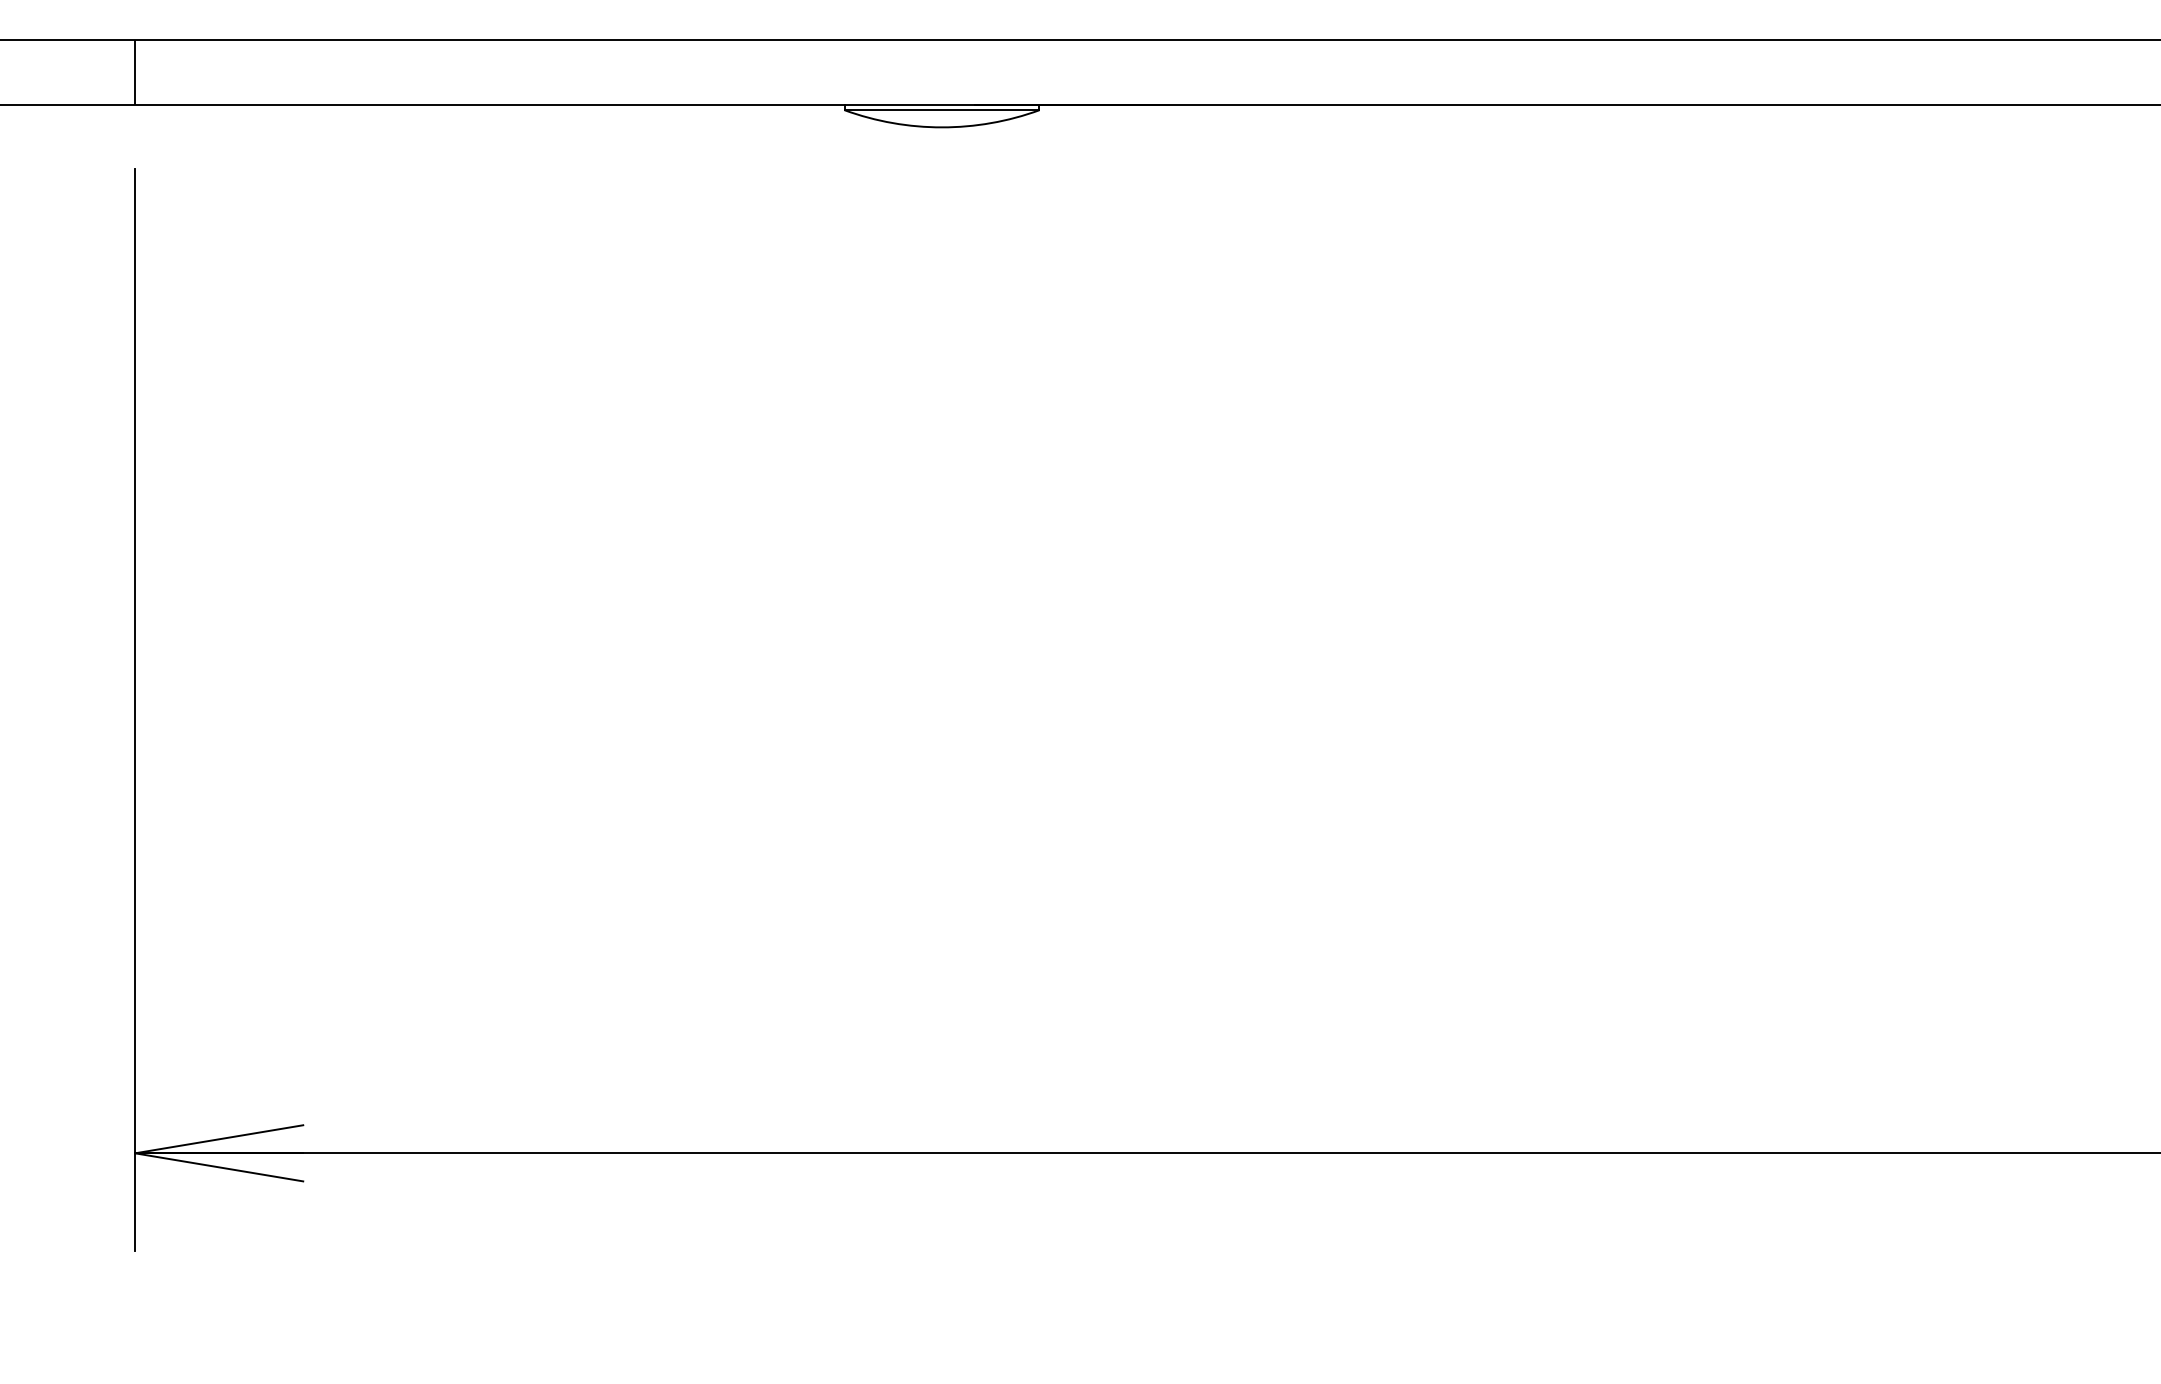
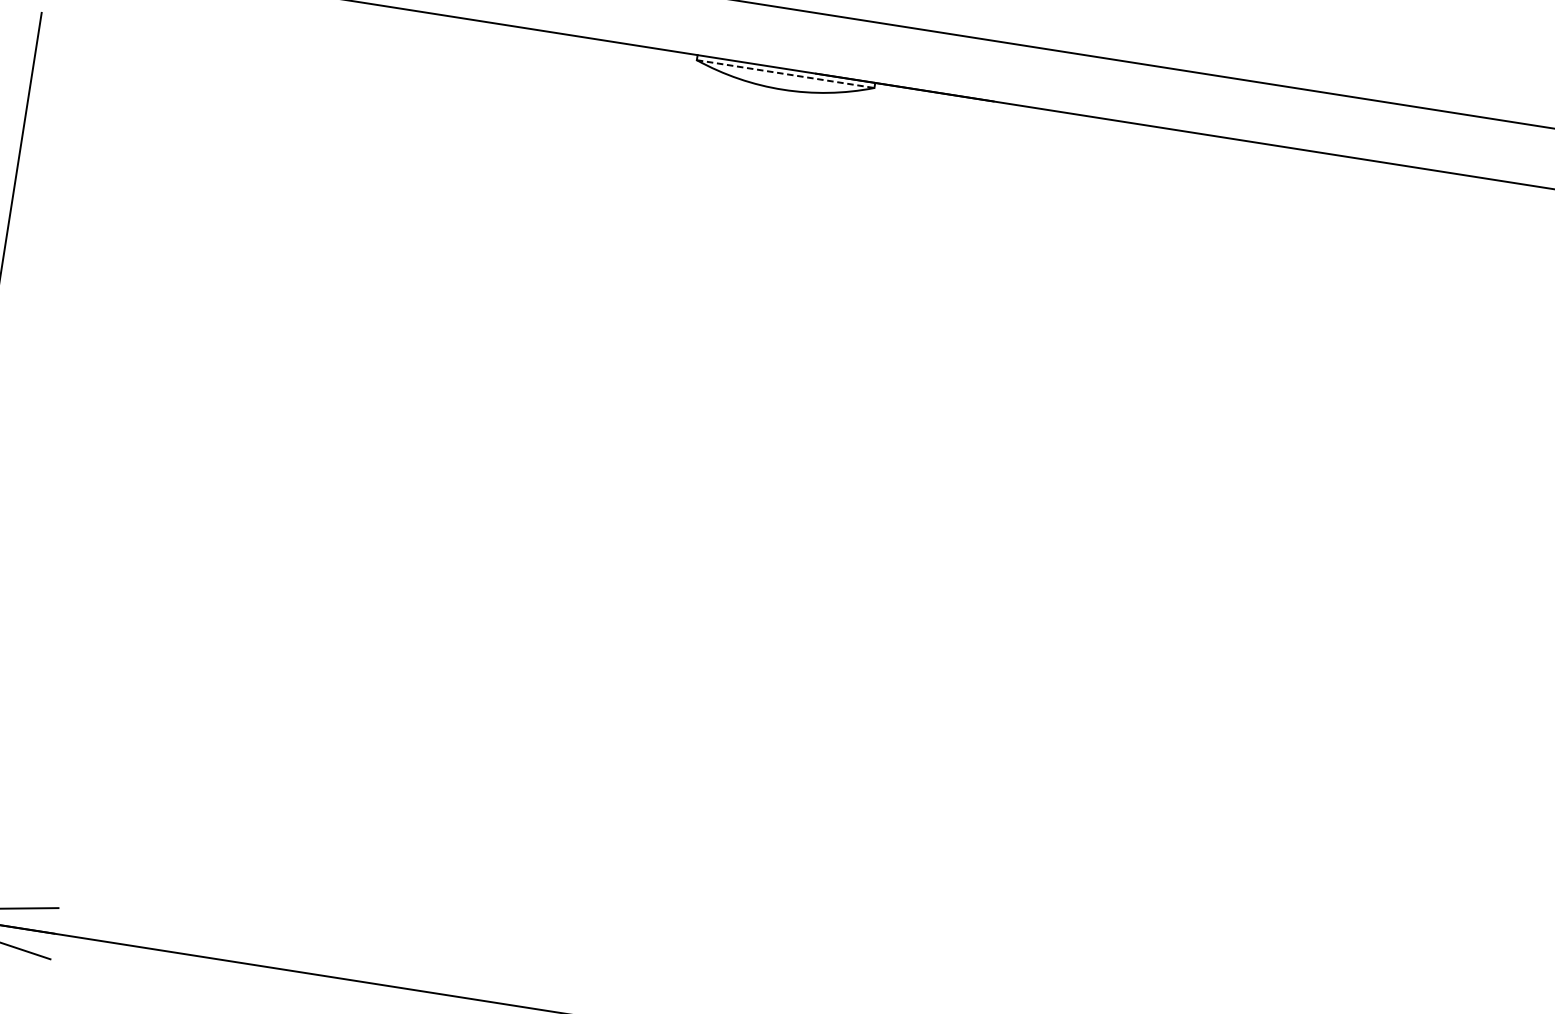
line: (942, 110) -> (786, 74), solid -> dashed

